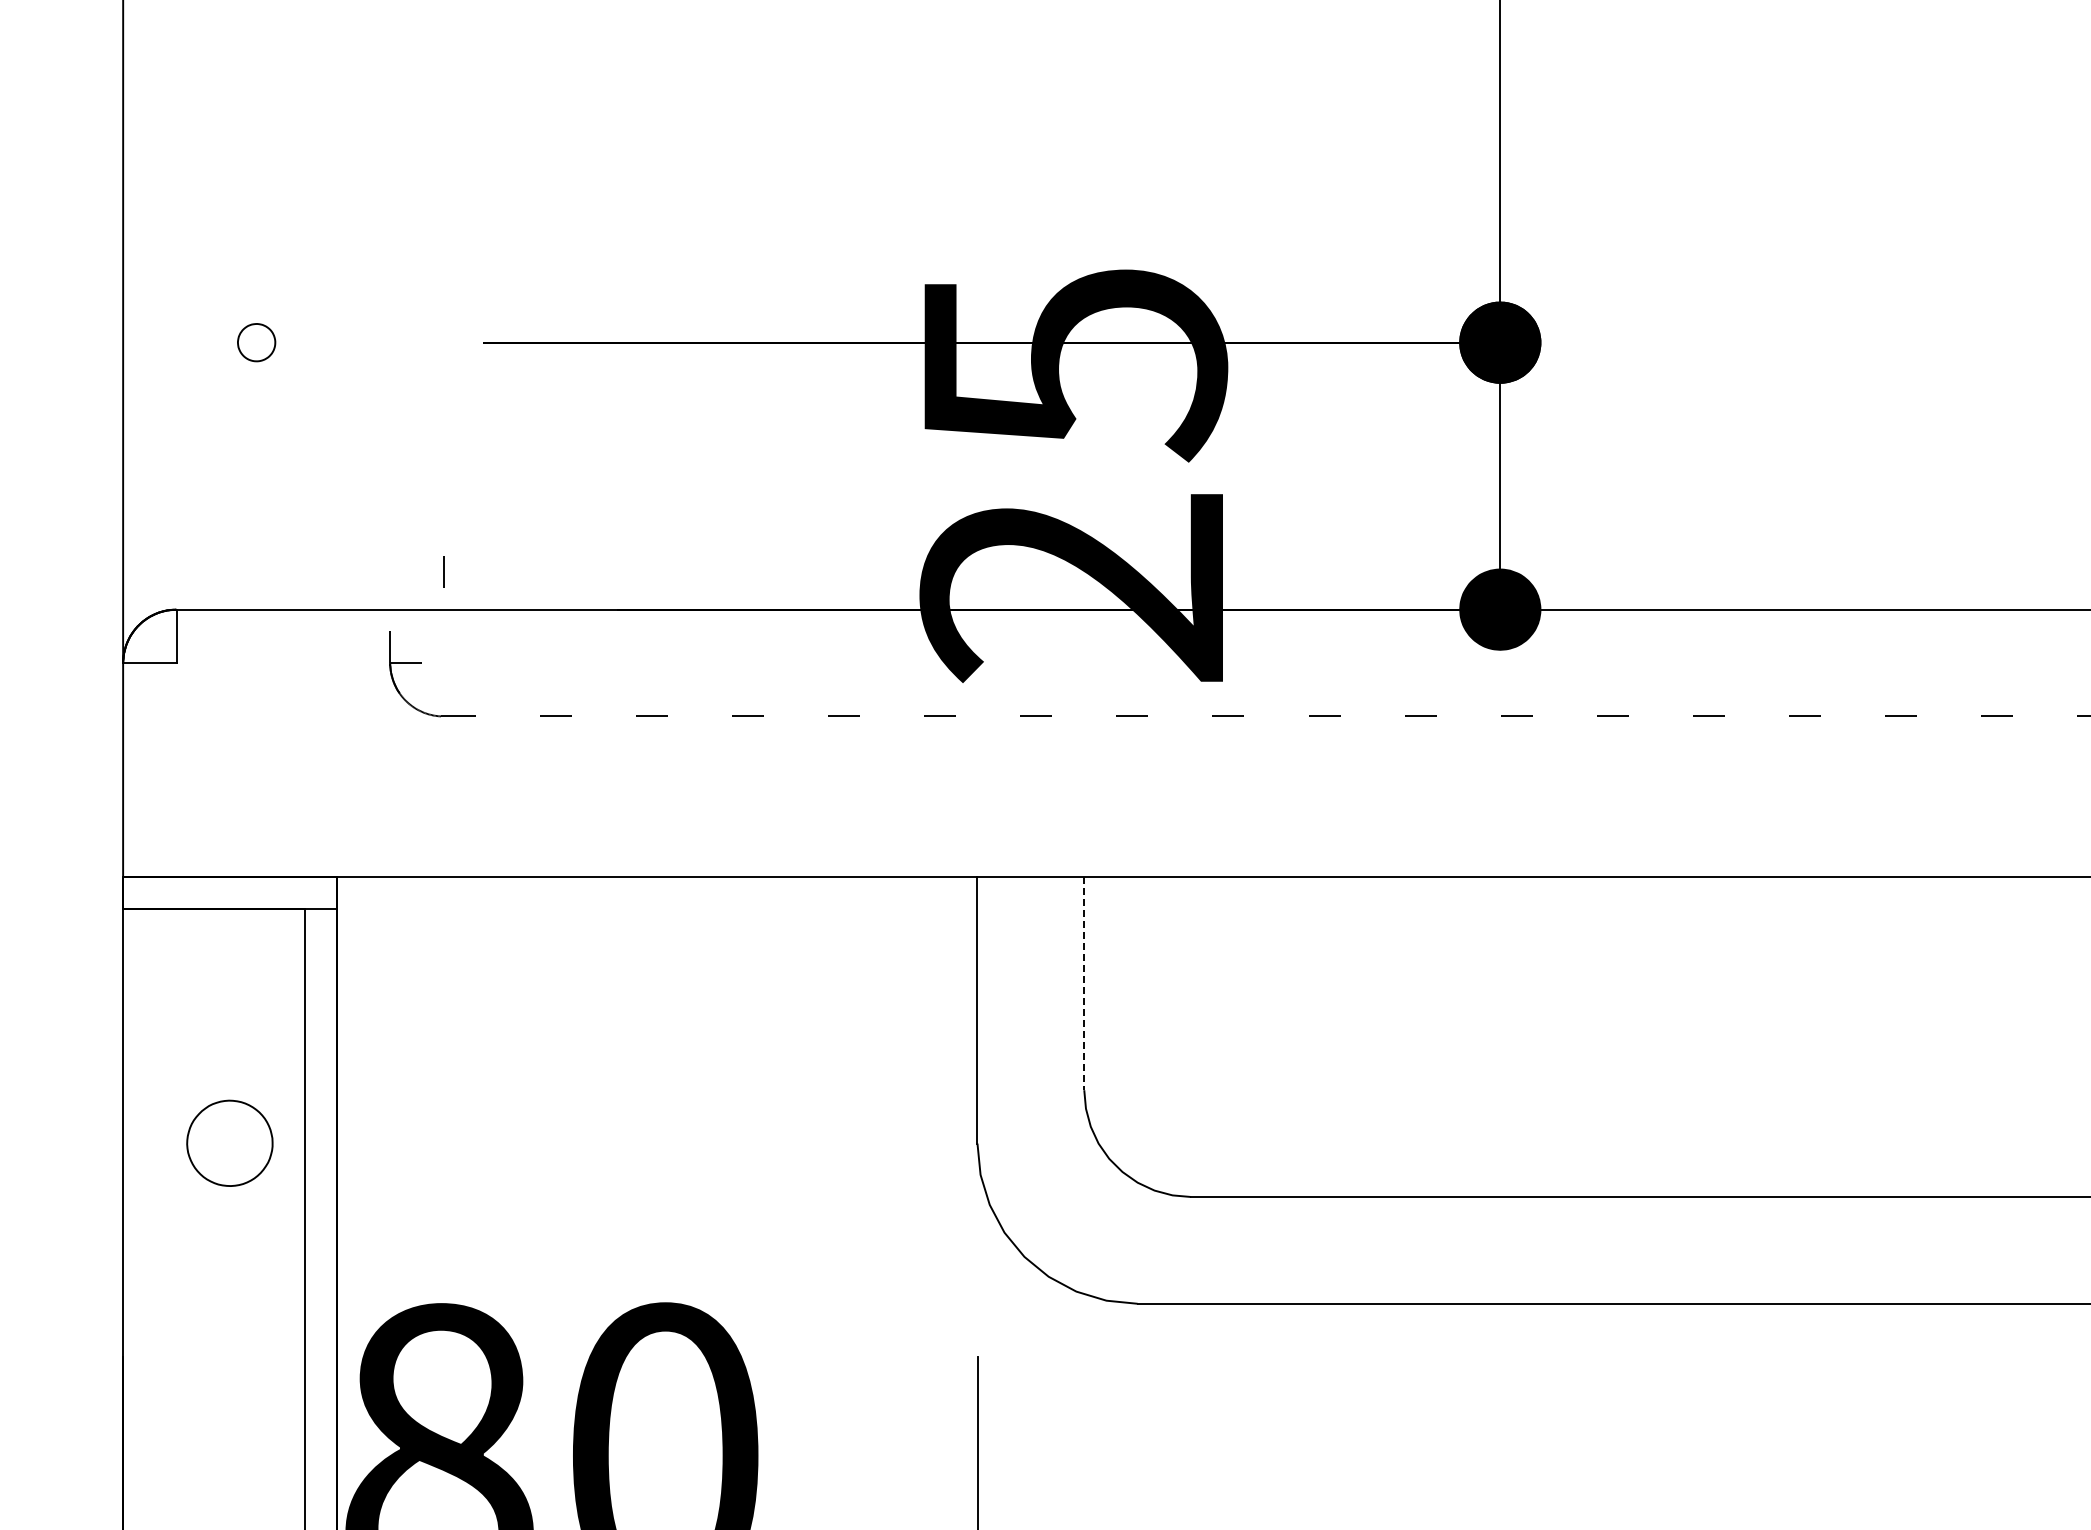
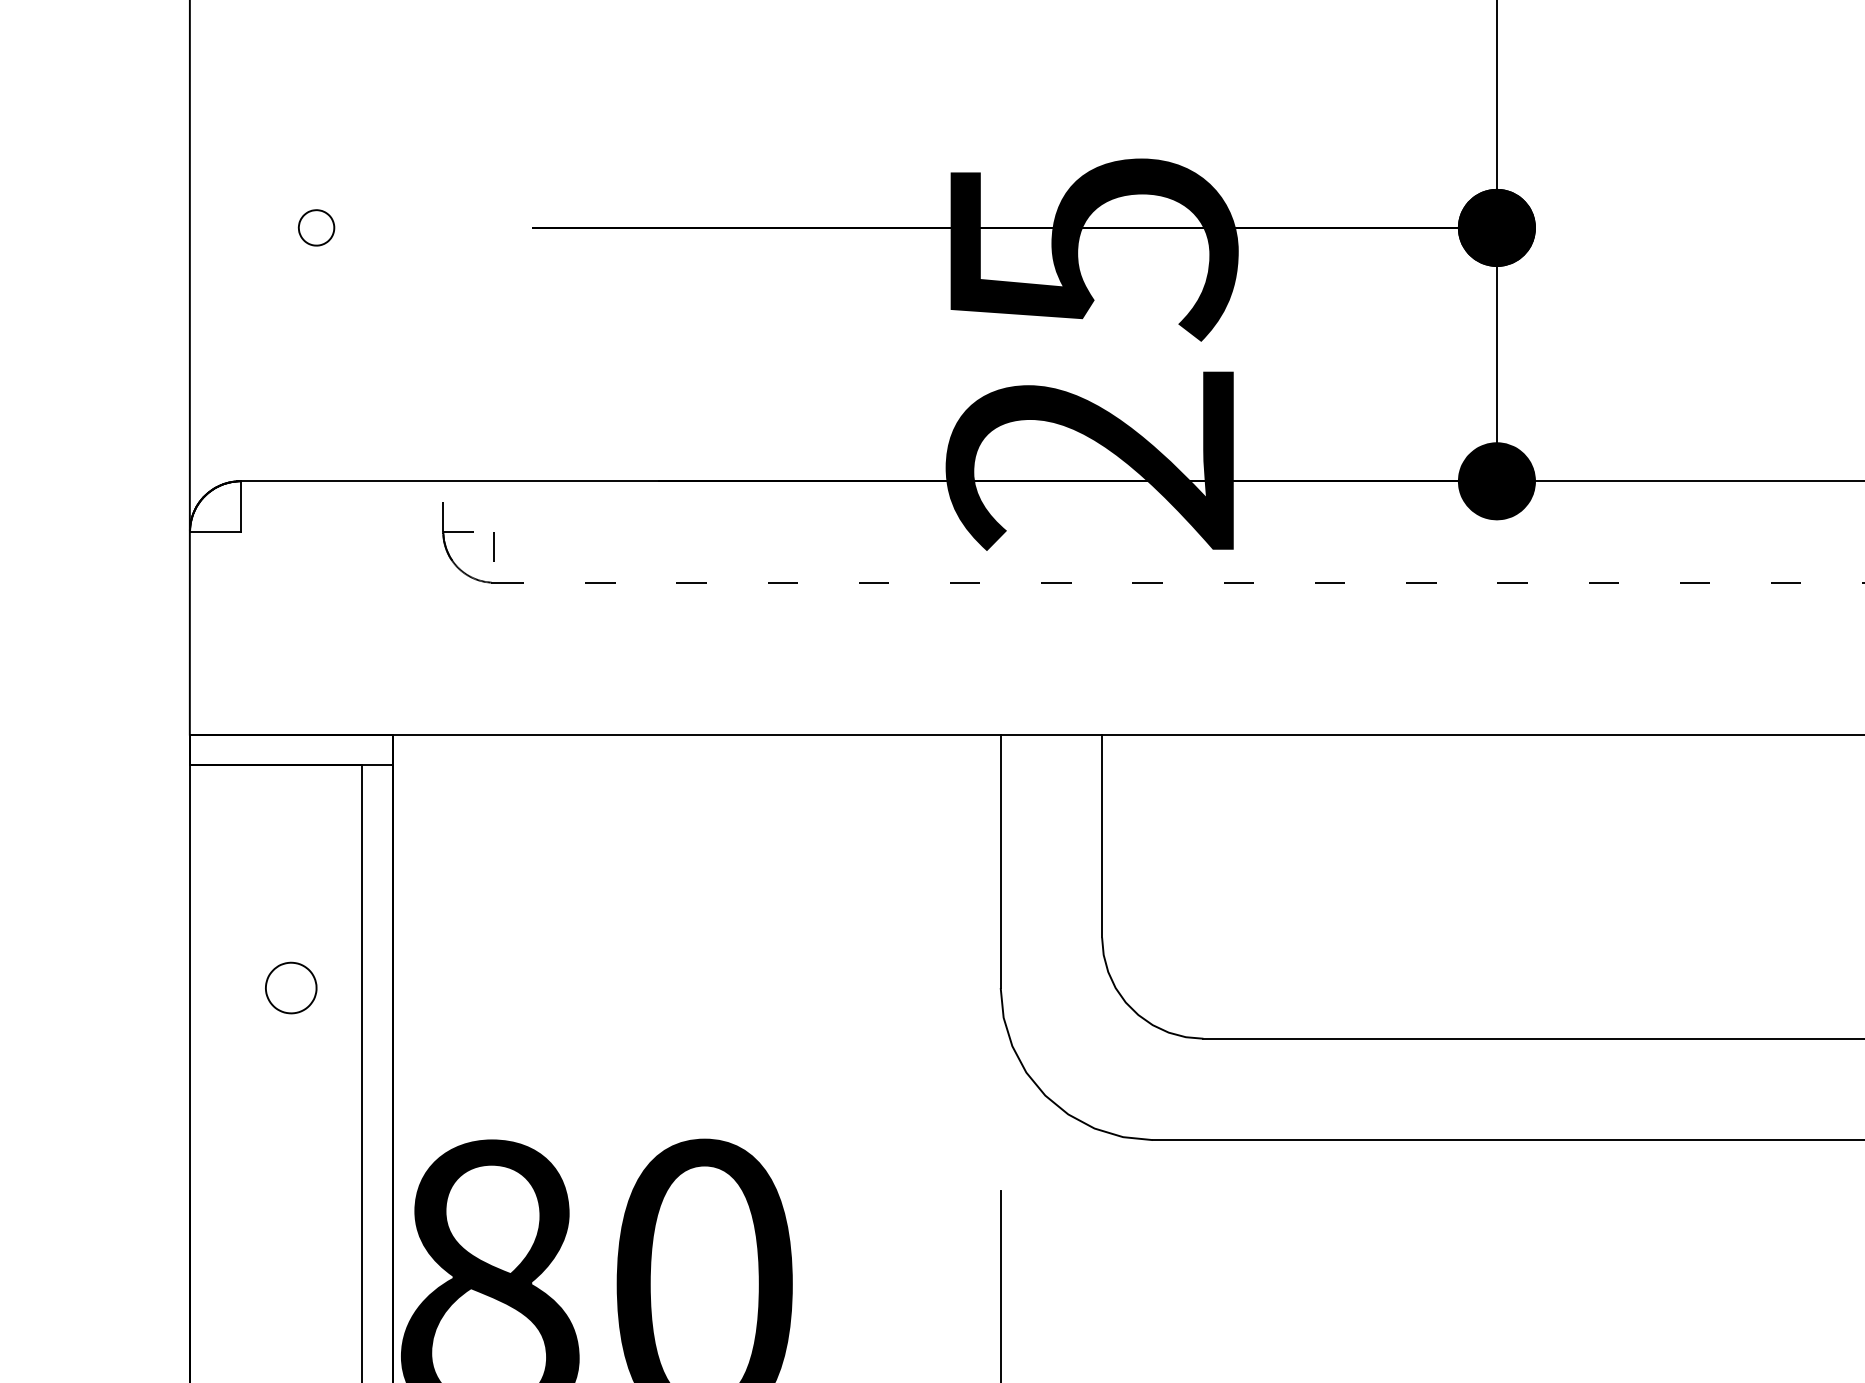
line: (443, 571) -> (493, 546), moved
line: (1084, 983) -> (1102, 836), dashed -> solid
part: (229, 1143) -> (290, 987), size x0.62

